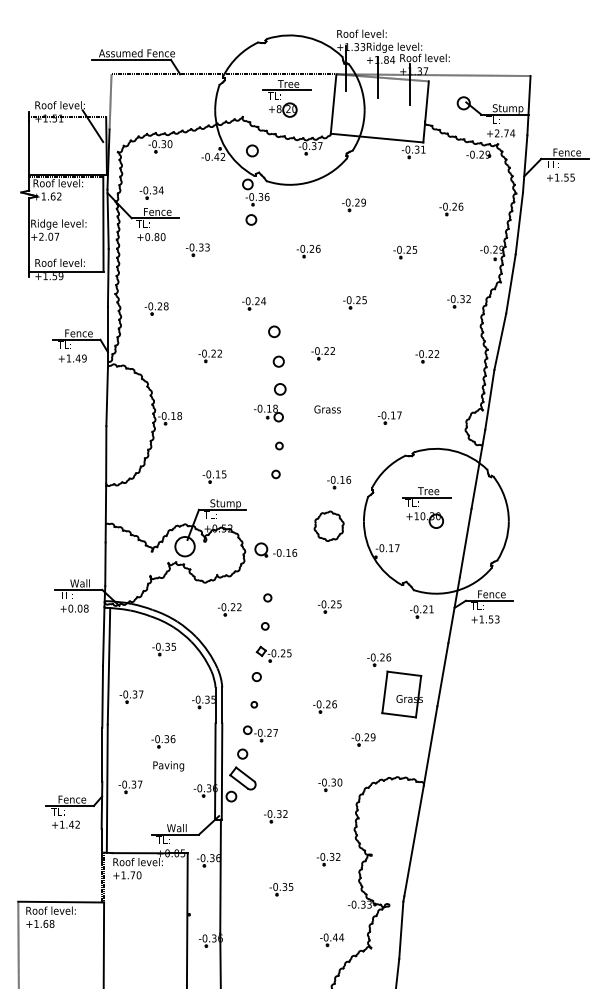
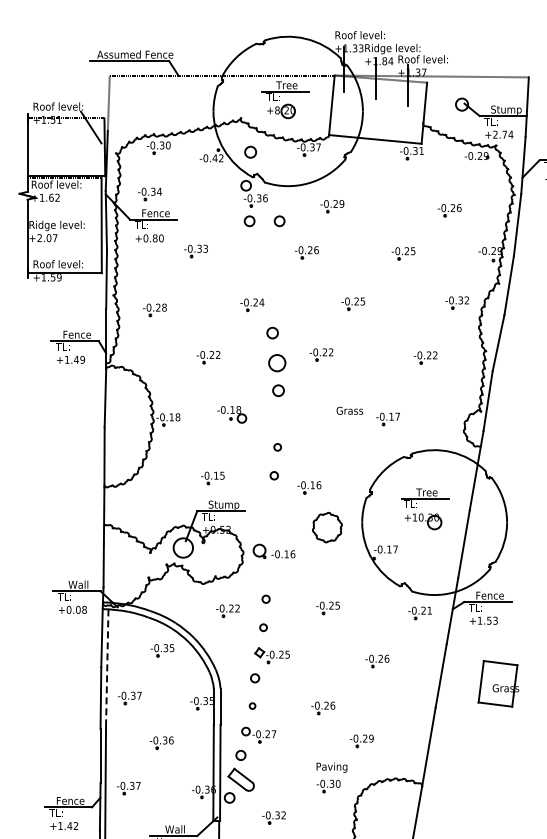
part: (353, 205) -> (331, 206), moved
circle: (281, 219) -> (279, 220), added
circle: (278, 361) -> (276, 362), size x1.6
text: (327, 409) -> (349, 410), moved
part: (268, 413) -> (231, 414), moved
part: (339, 482) -> (309, 487), moved
line: (108, 666) -> (106, 667), solid -> dashed
part: (401, 694) -> (497, 683), moved
text: (168, 766) -> (331, 767), moved

